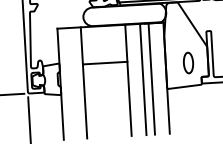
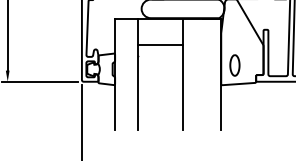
line: (104, 62) -> (160, 44), moved
part: (188, 63) -> (234, 65), moved
line: (142, 79) -> (197, 74), removed
line: (151, 79) -> (206, 74), removed

